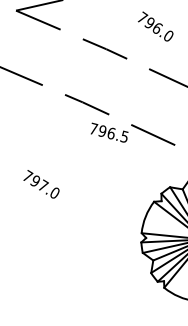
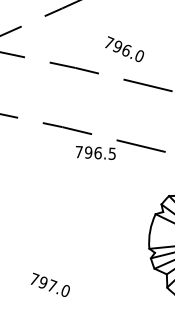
text: (155, 26) -> (124, 49), moved
text: (41, 184) -> (50, 284), moved

